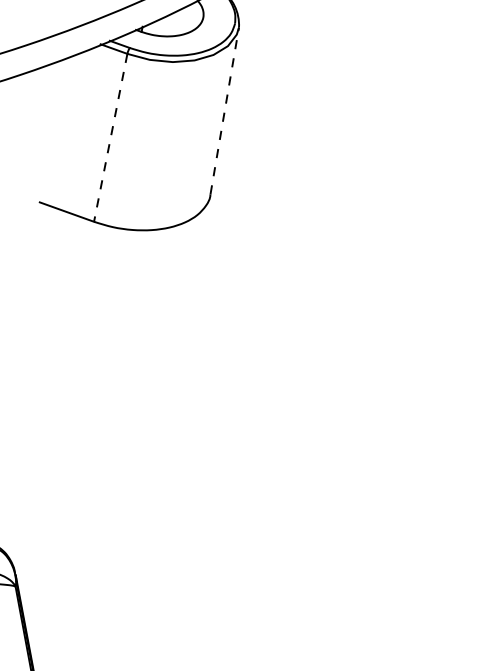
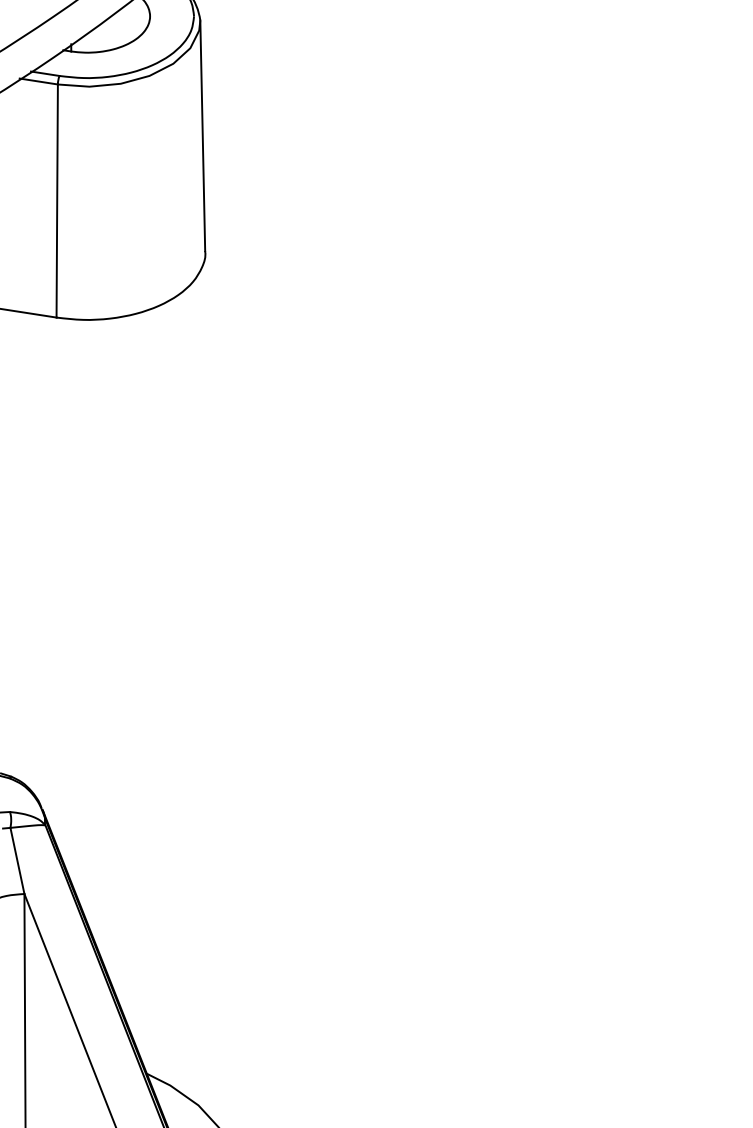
line: (224, 110) -> (202, 135), dashed -> solid
line: (110, 138) -> (57, 201), dashed -> solid

